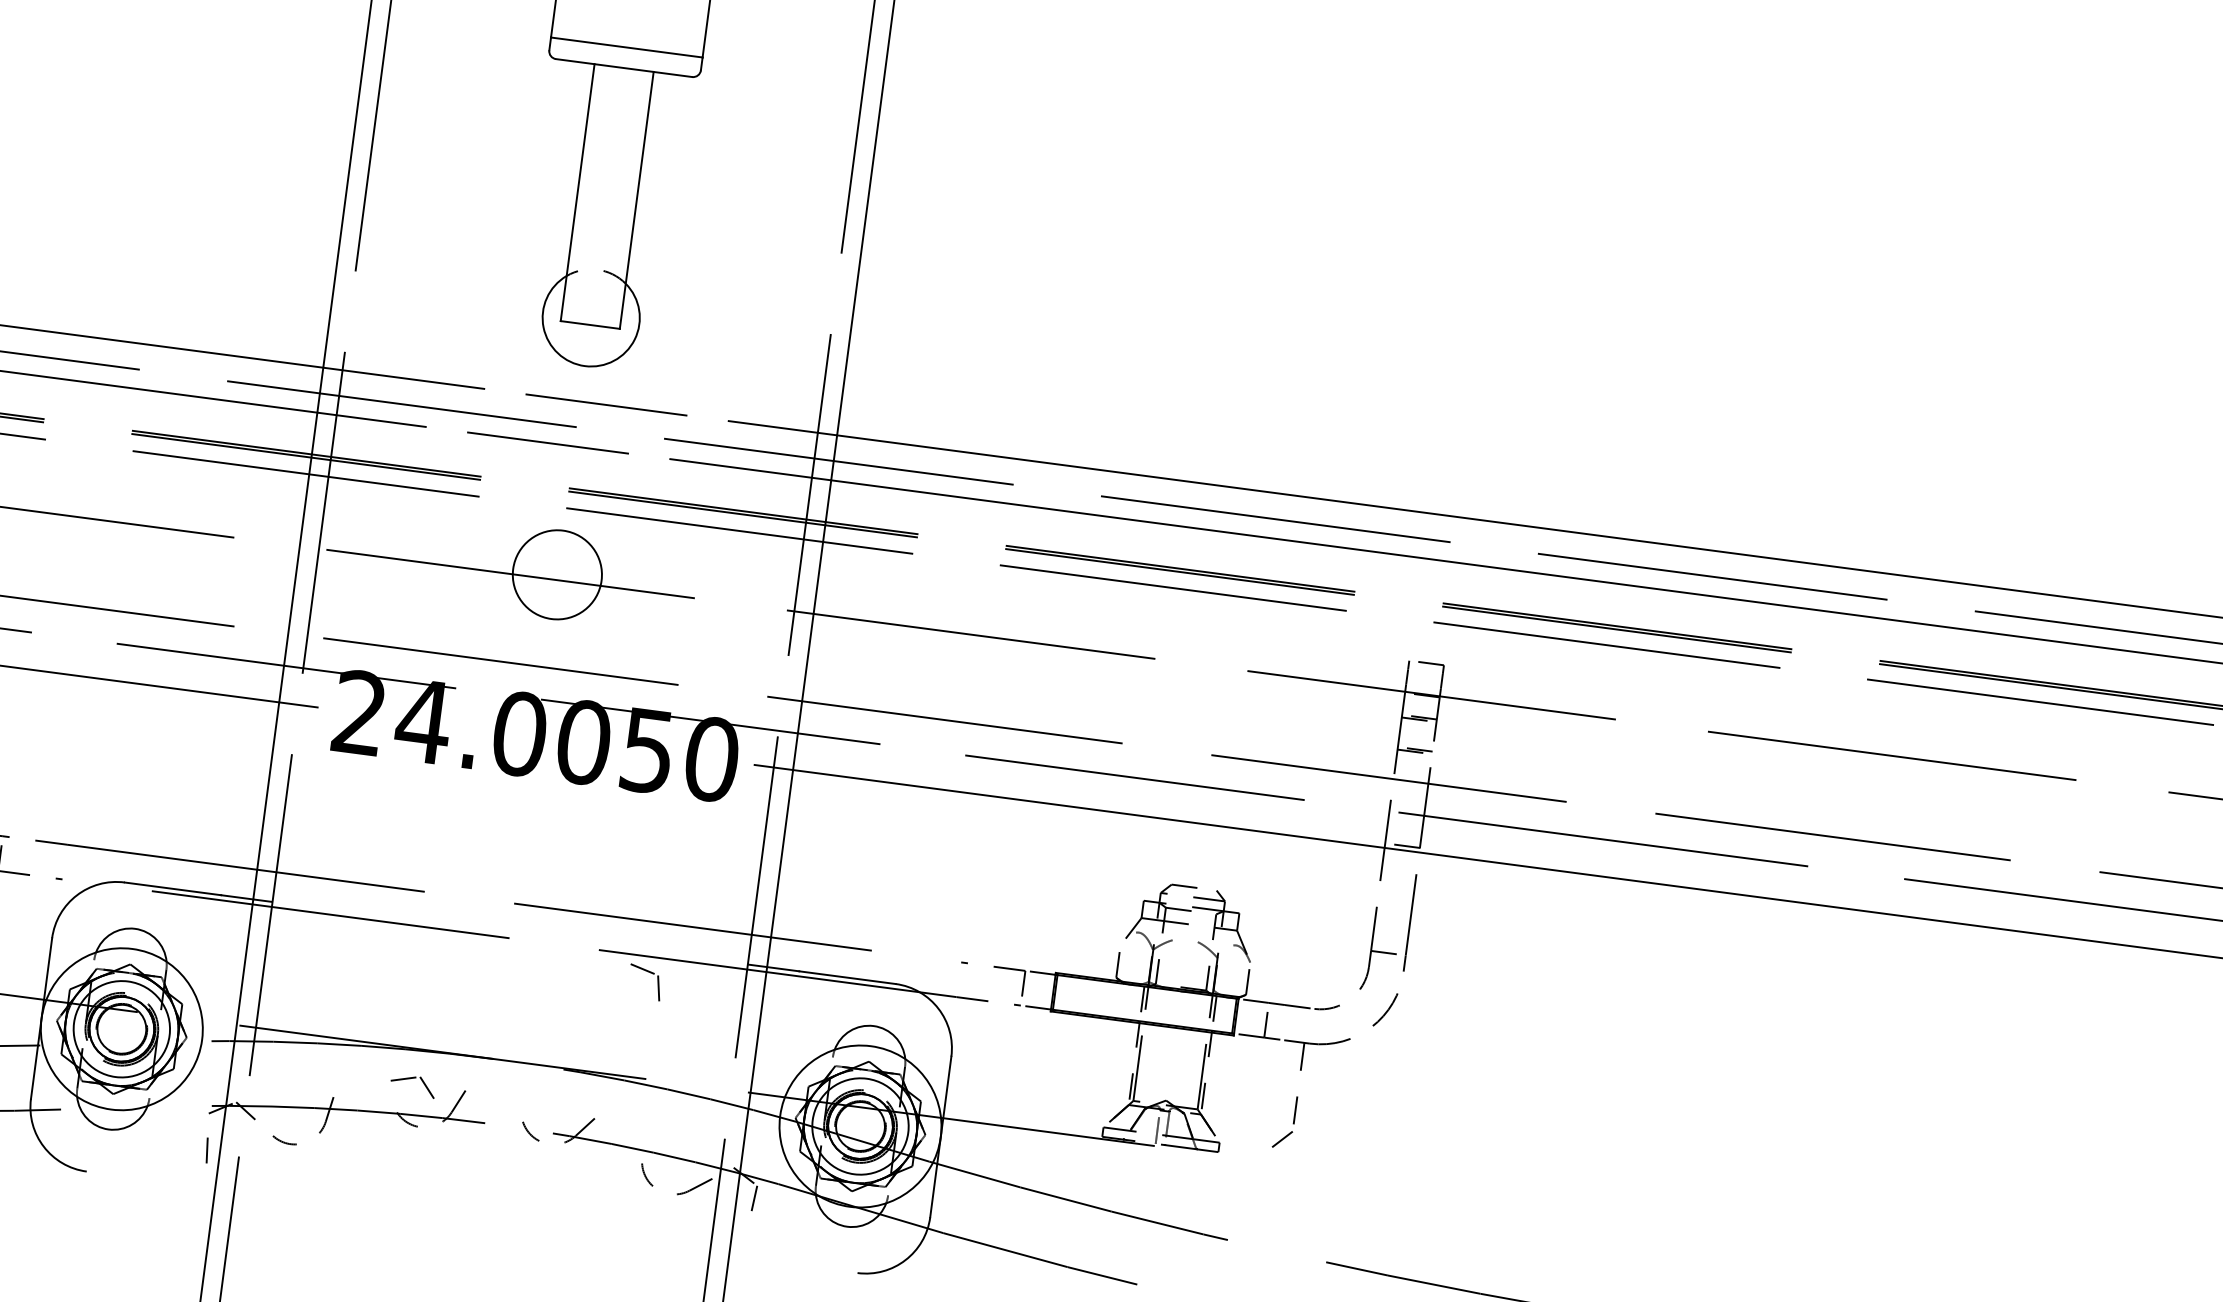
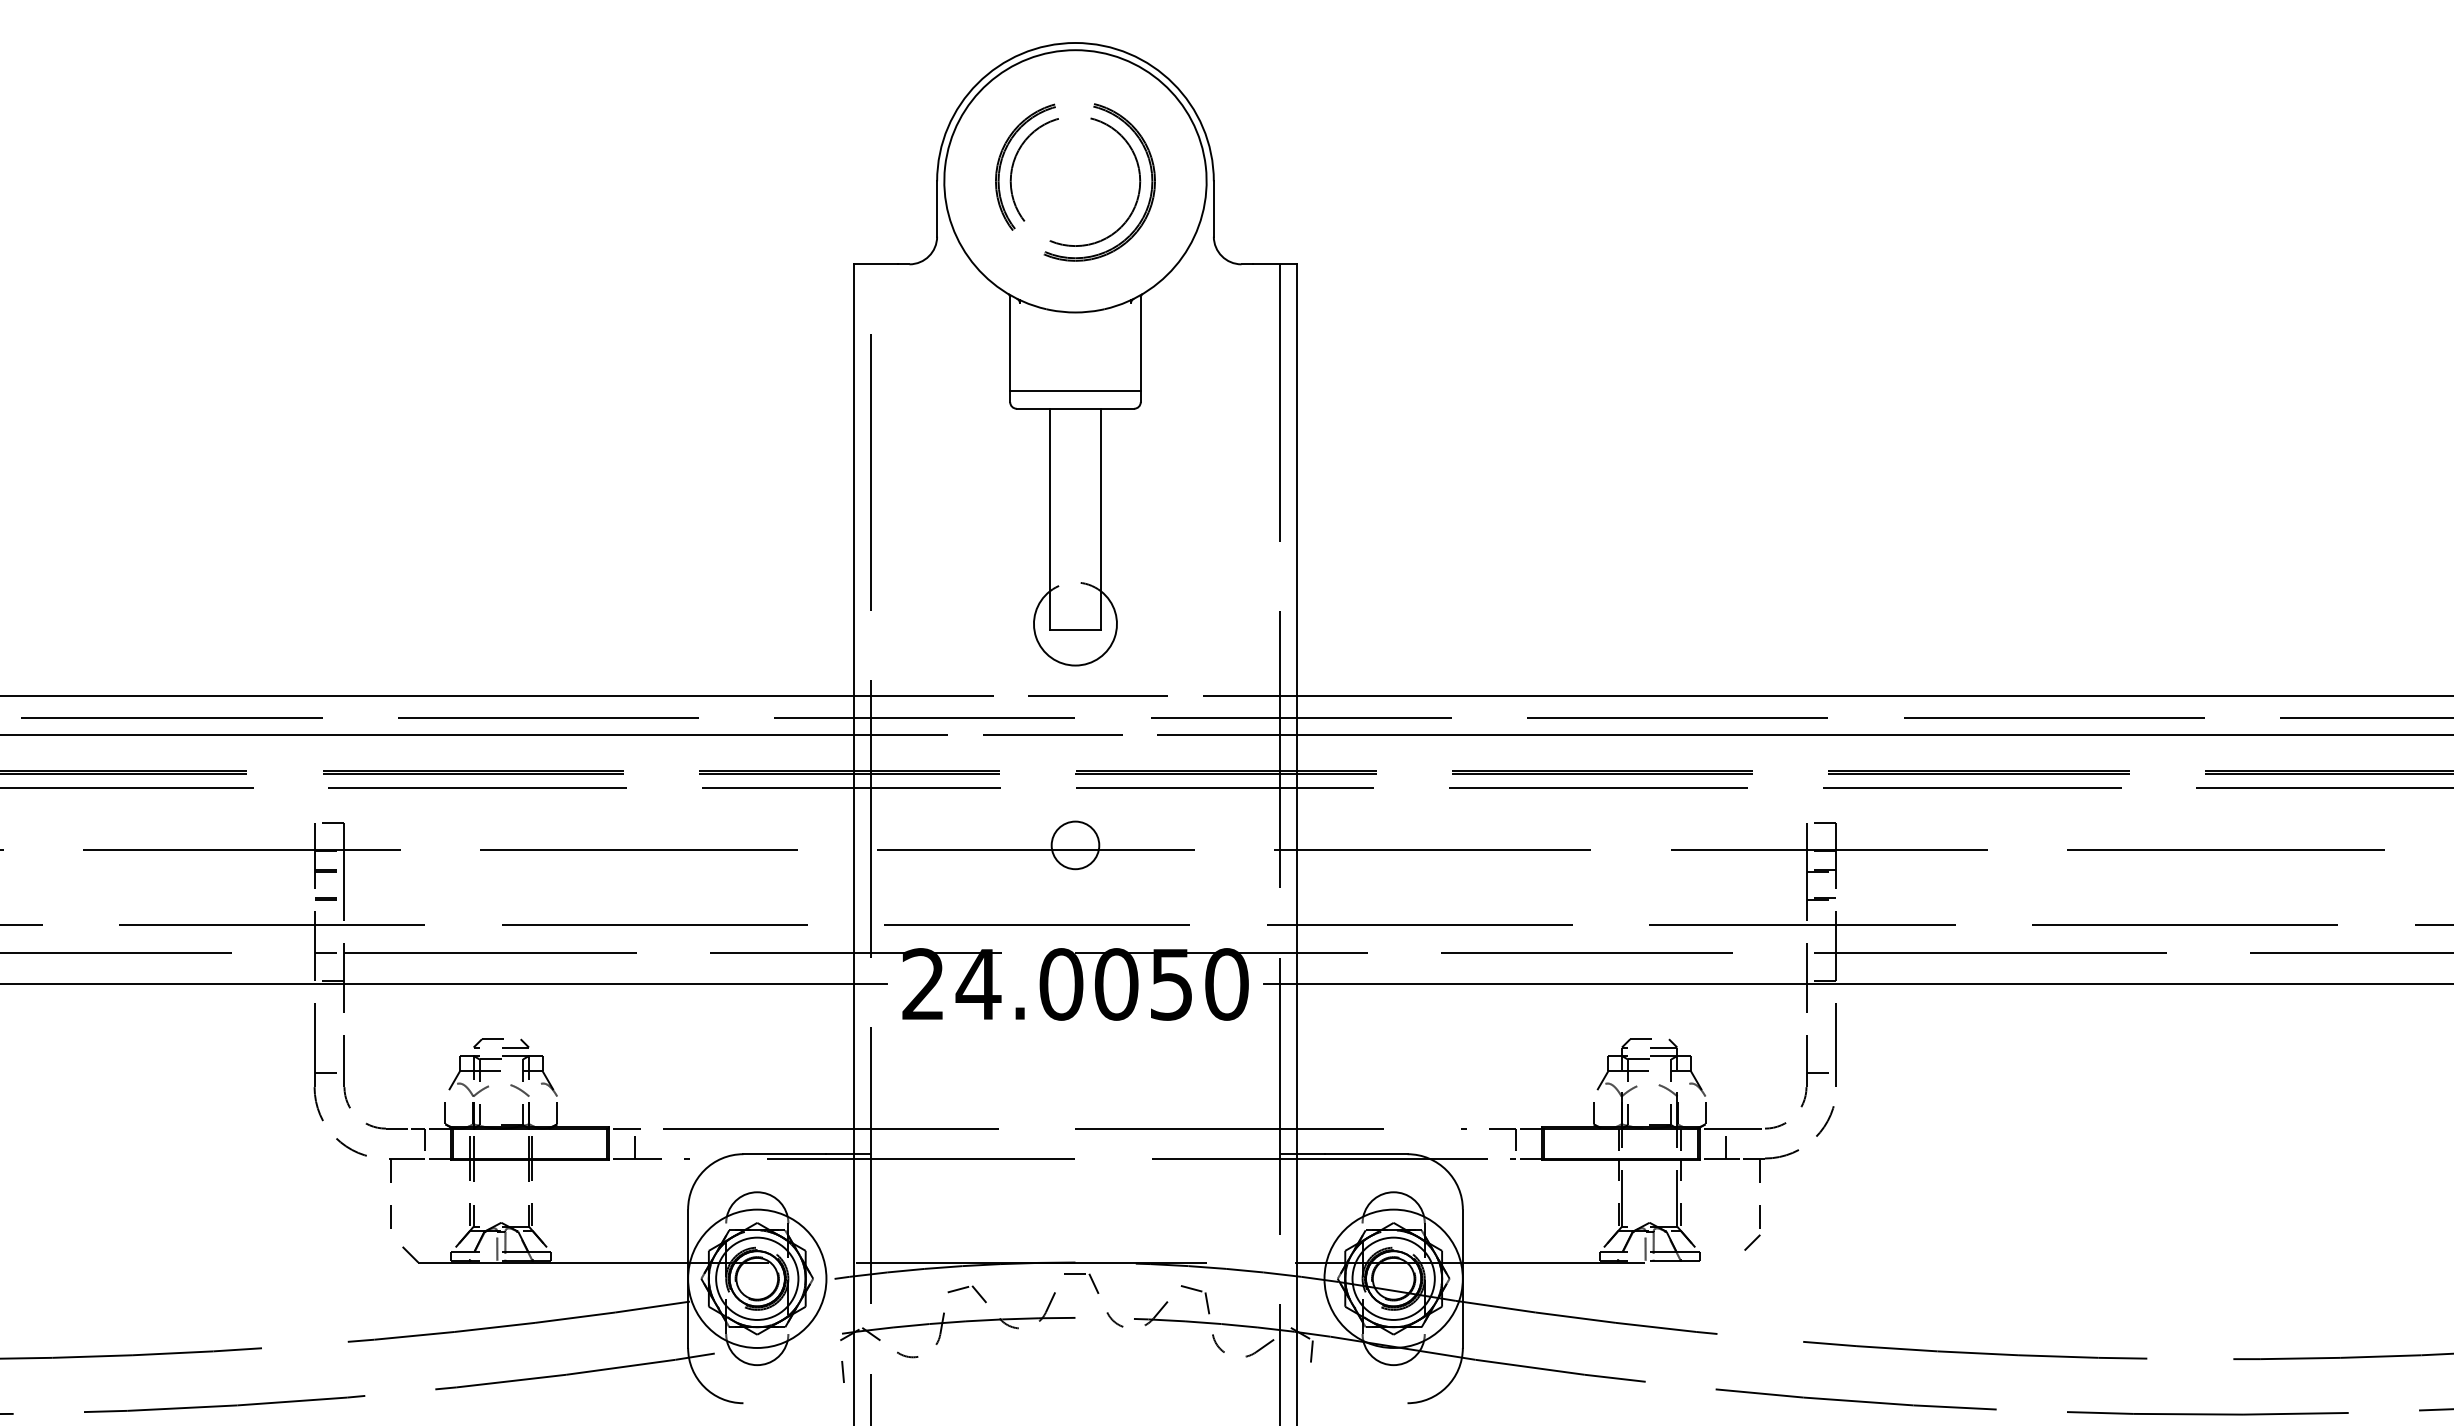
circle: (557, 574) -> (1075, 845), size x0.62
part: (649, 973) -> (1197, 1291), moved
part: (498, 1073) -> (1081, 1274), added
part: (412, 1086) -> (966, 1294), moved

